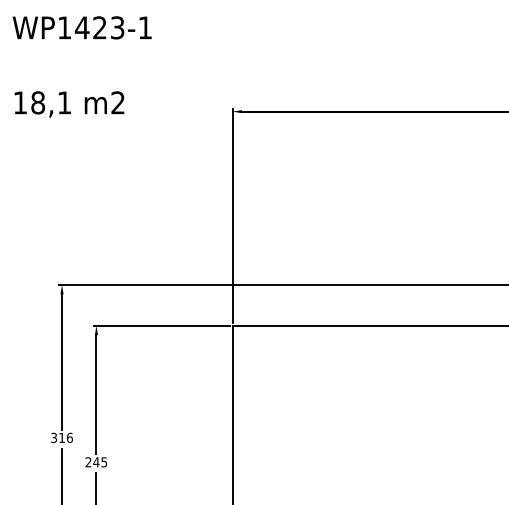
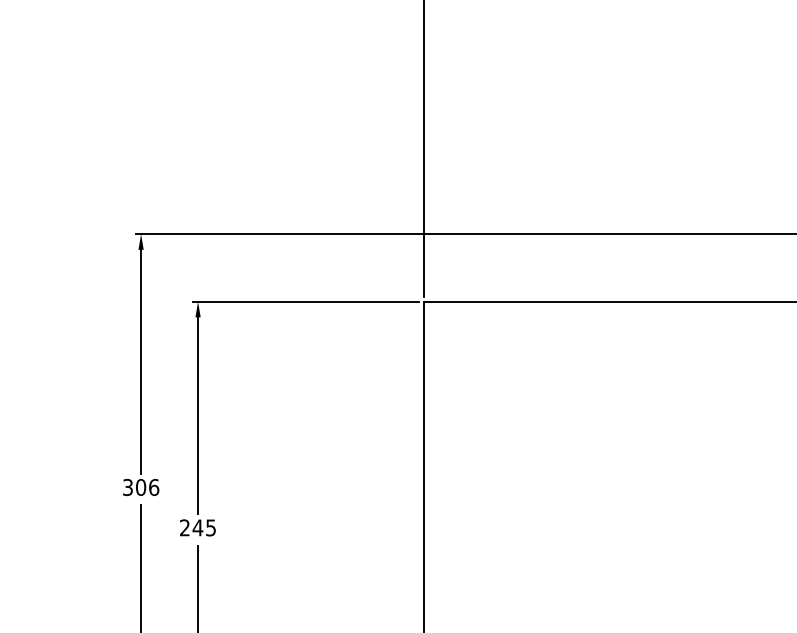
text: (62, 437) -> (141, 486), 316 -> 306

